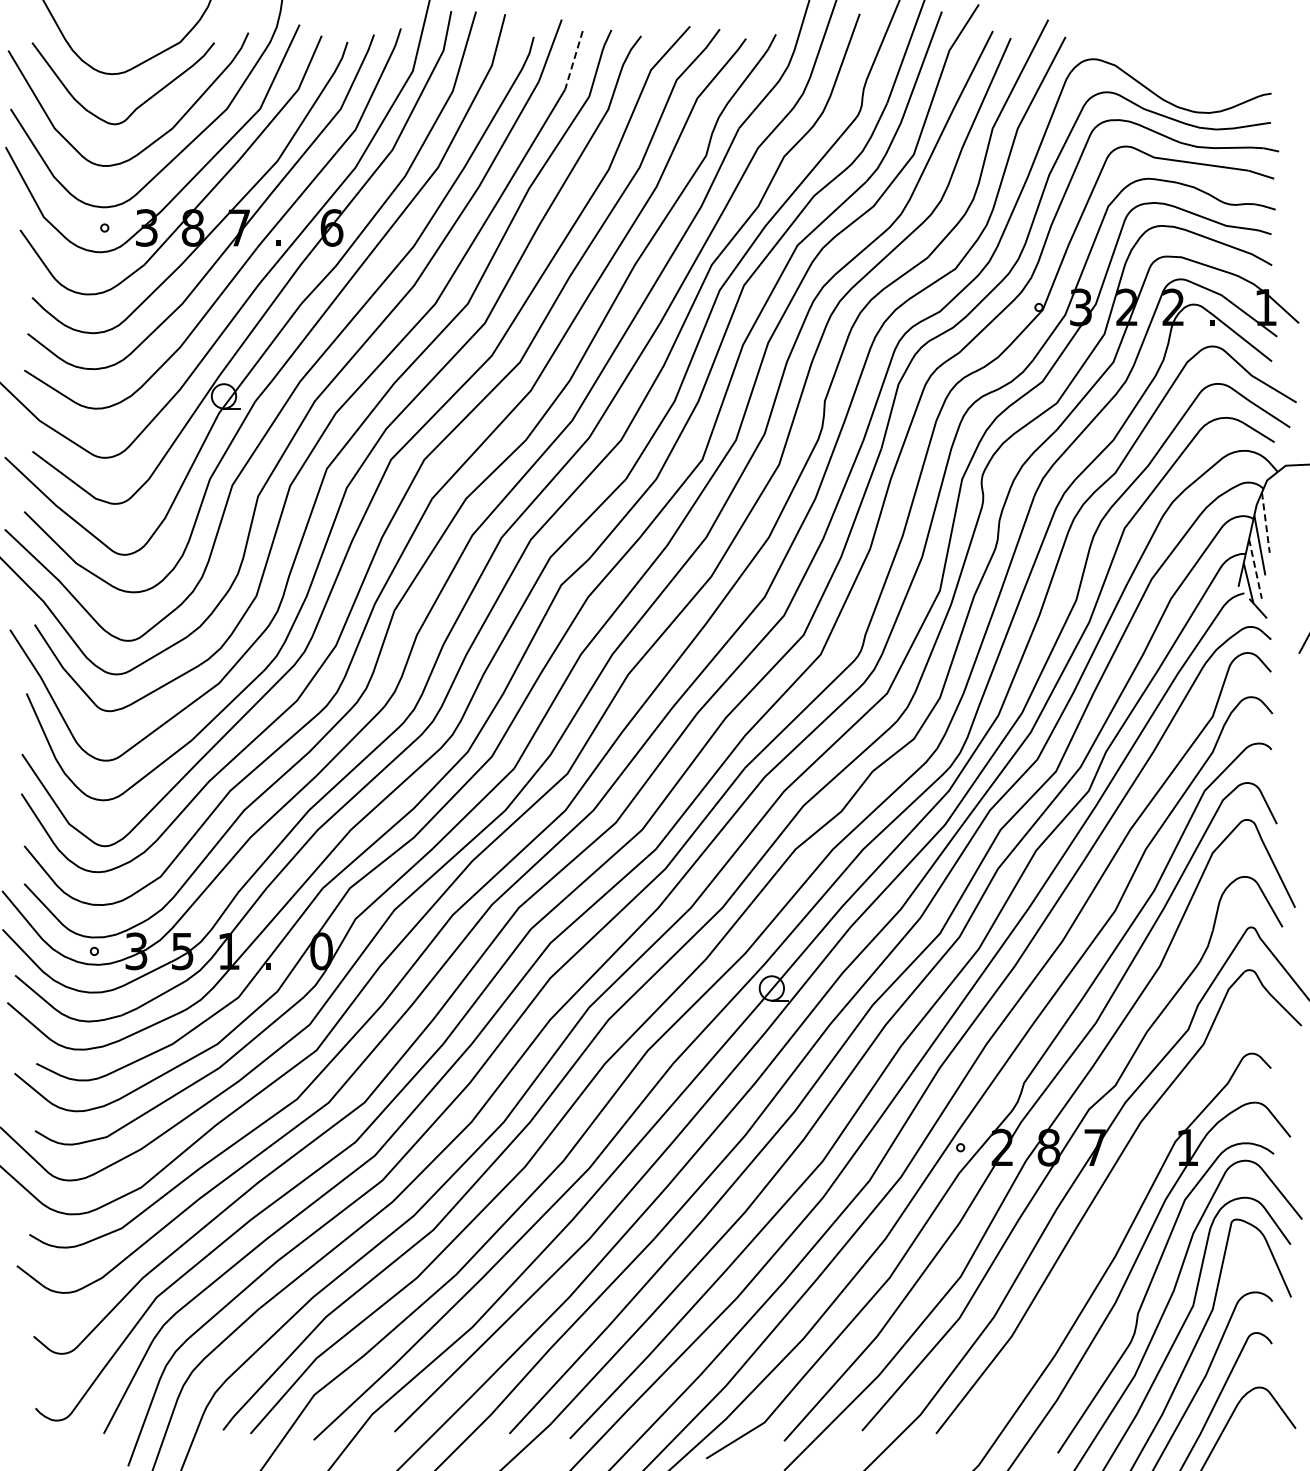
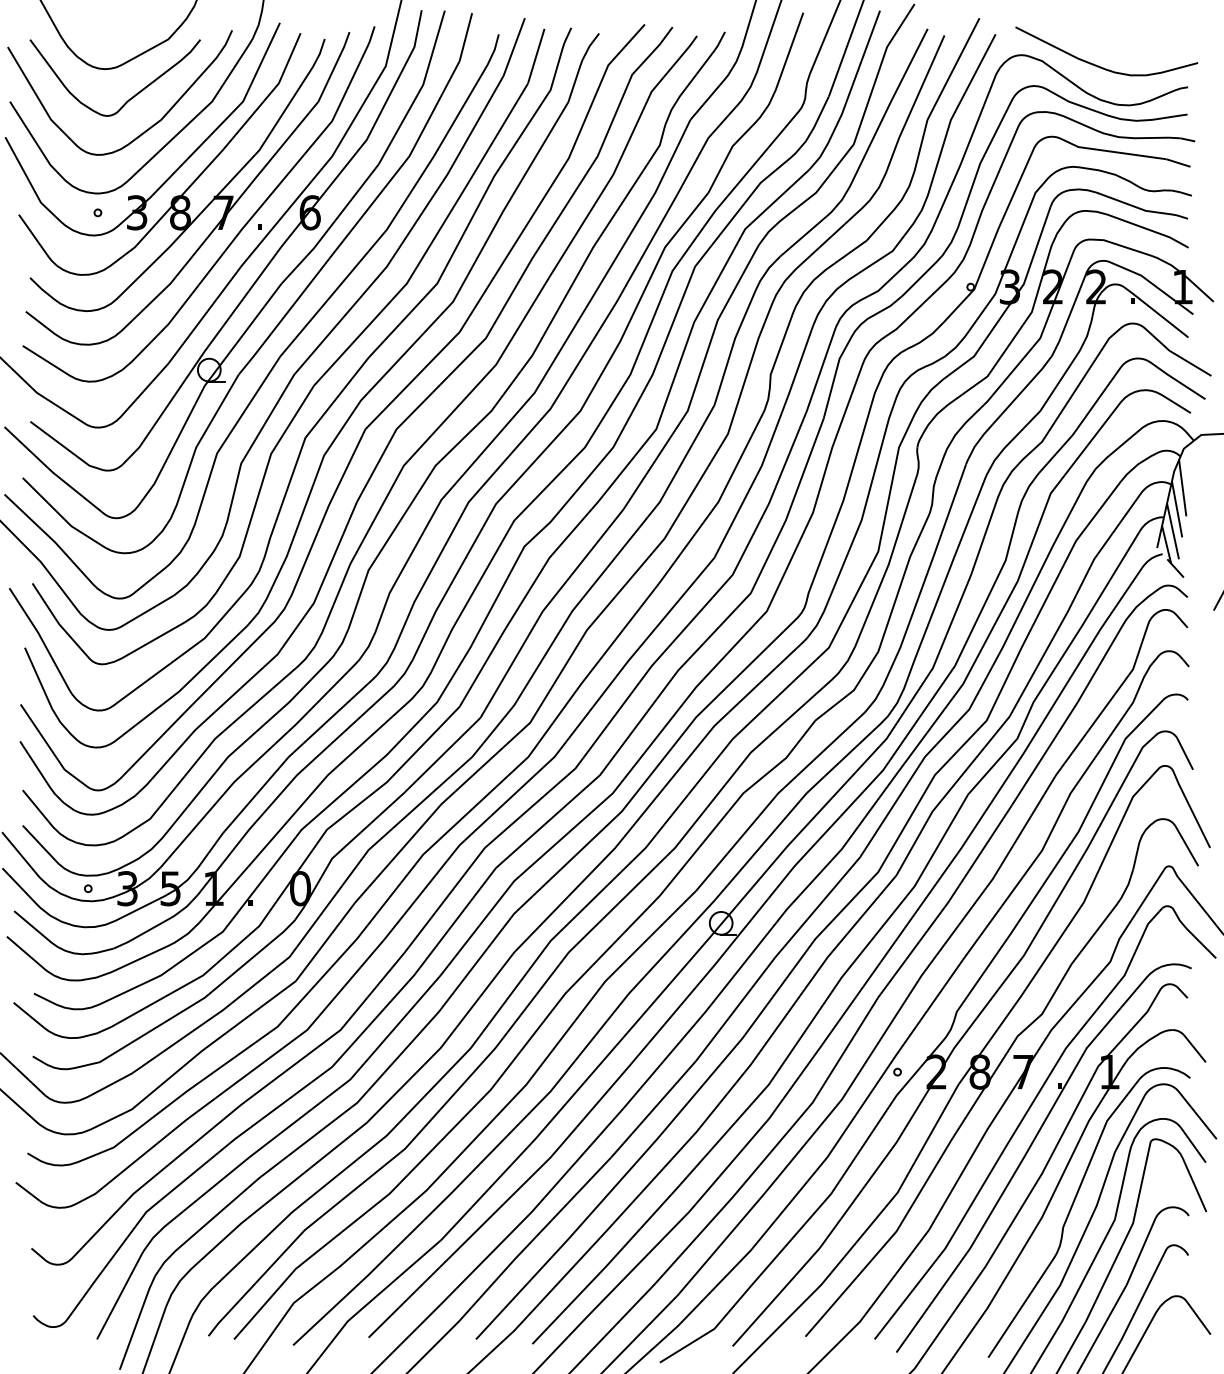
line: (573, 60) -> (535, 56), dashed -> solid
curve: (1176, 70) -> (1099, 65), added
line: (1265, 523) -> (1182, 488), dashed -> solid
line: (1255, 569) -> (1173, 531), dashed -> solid
part: (1103, 1228) -> (1031, 1147), added

